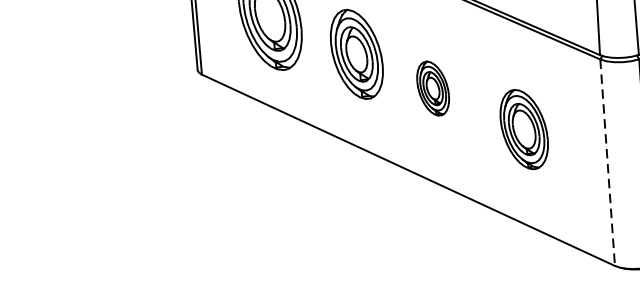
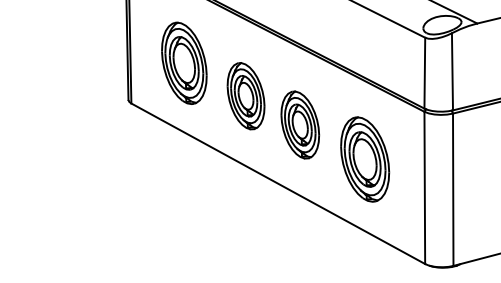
part: (433, 87) -> (300, 124), size x1.67
part: (524, 129) -> (365, 159), size x1.43
line: (607, 163) -> (424, 188), dashed -> solid

